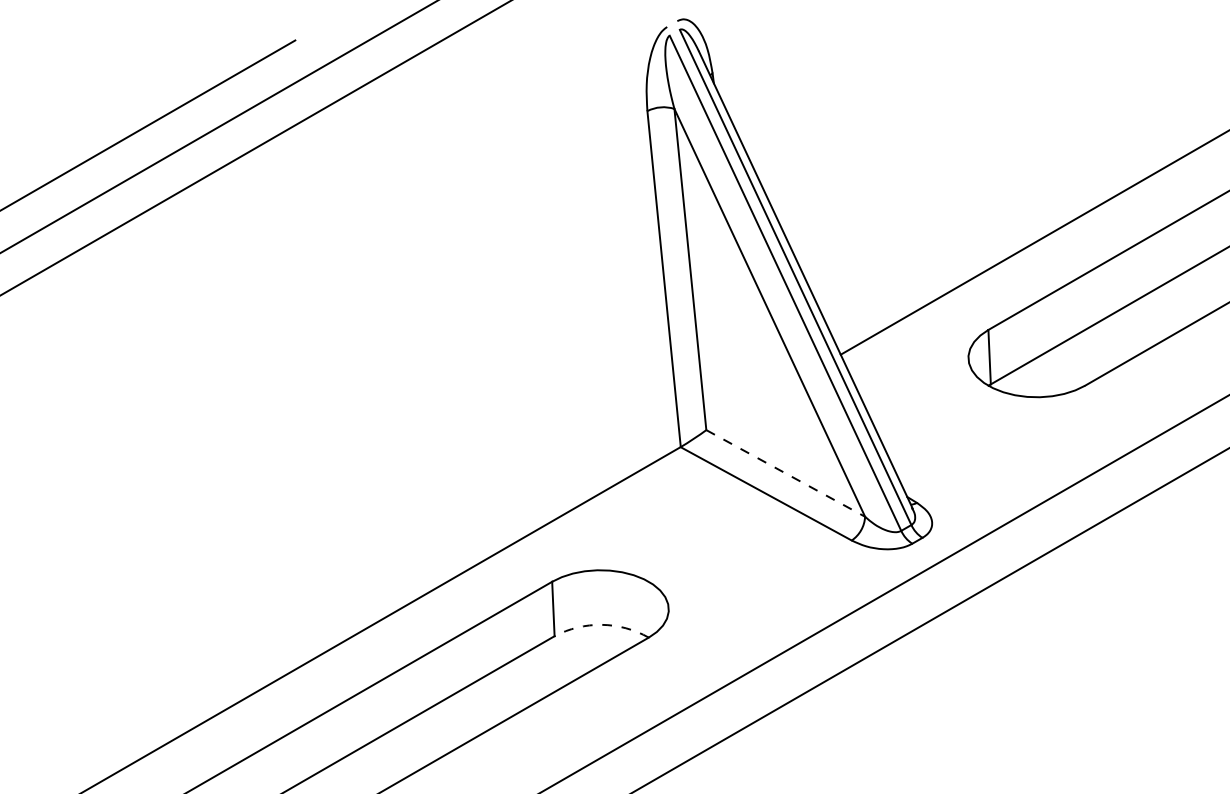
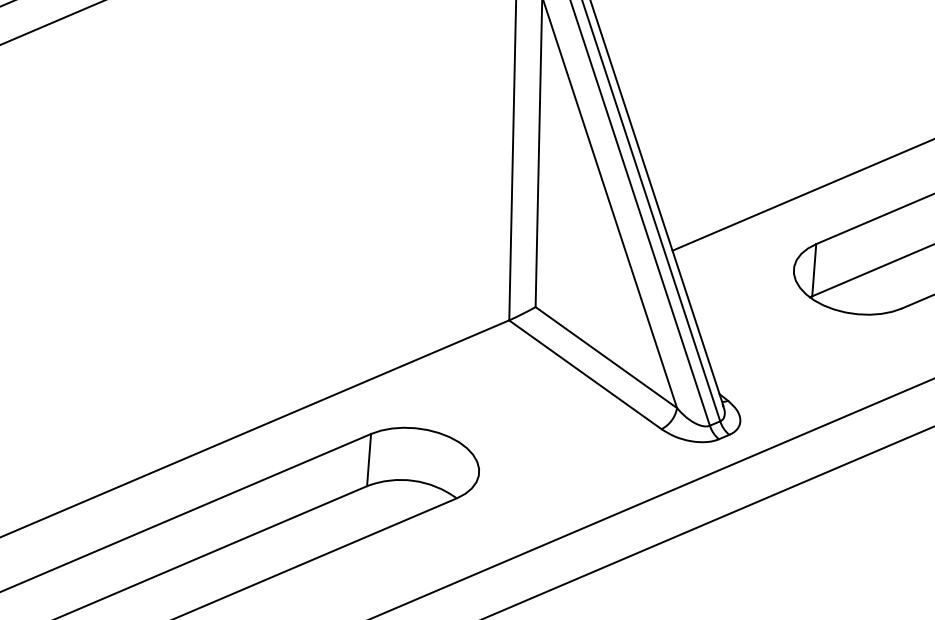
line: (786, 473) -> (607, 357), dashed -> solid
arc: (601, 624) -> (413, 480), dashed -> solid

